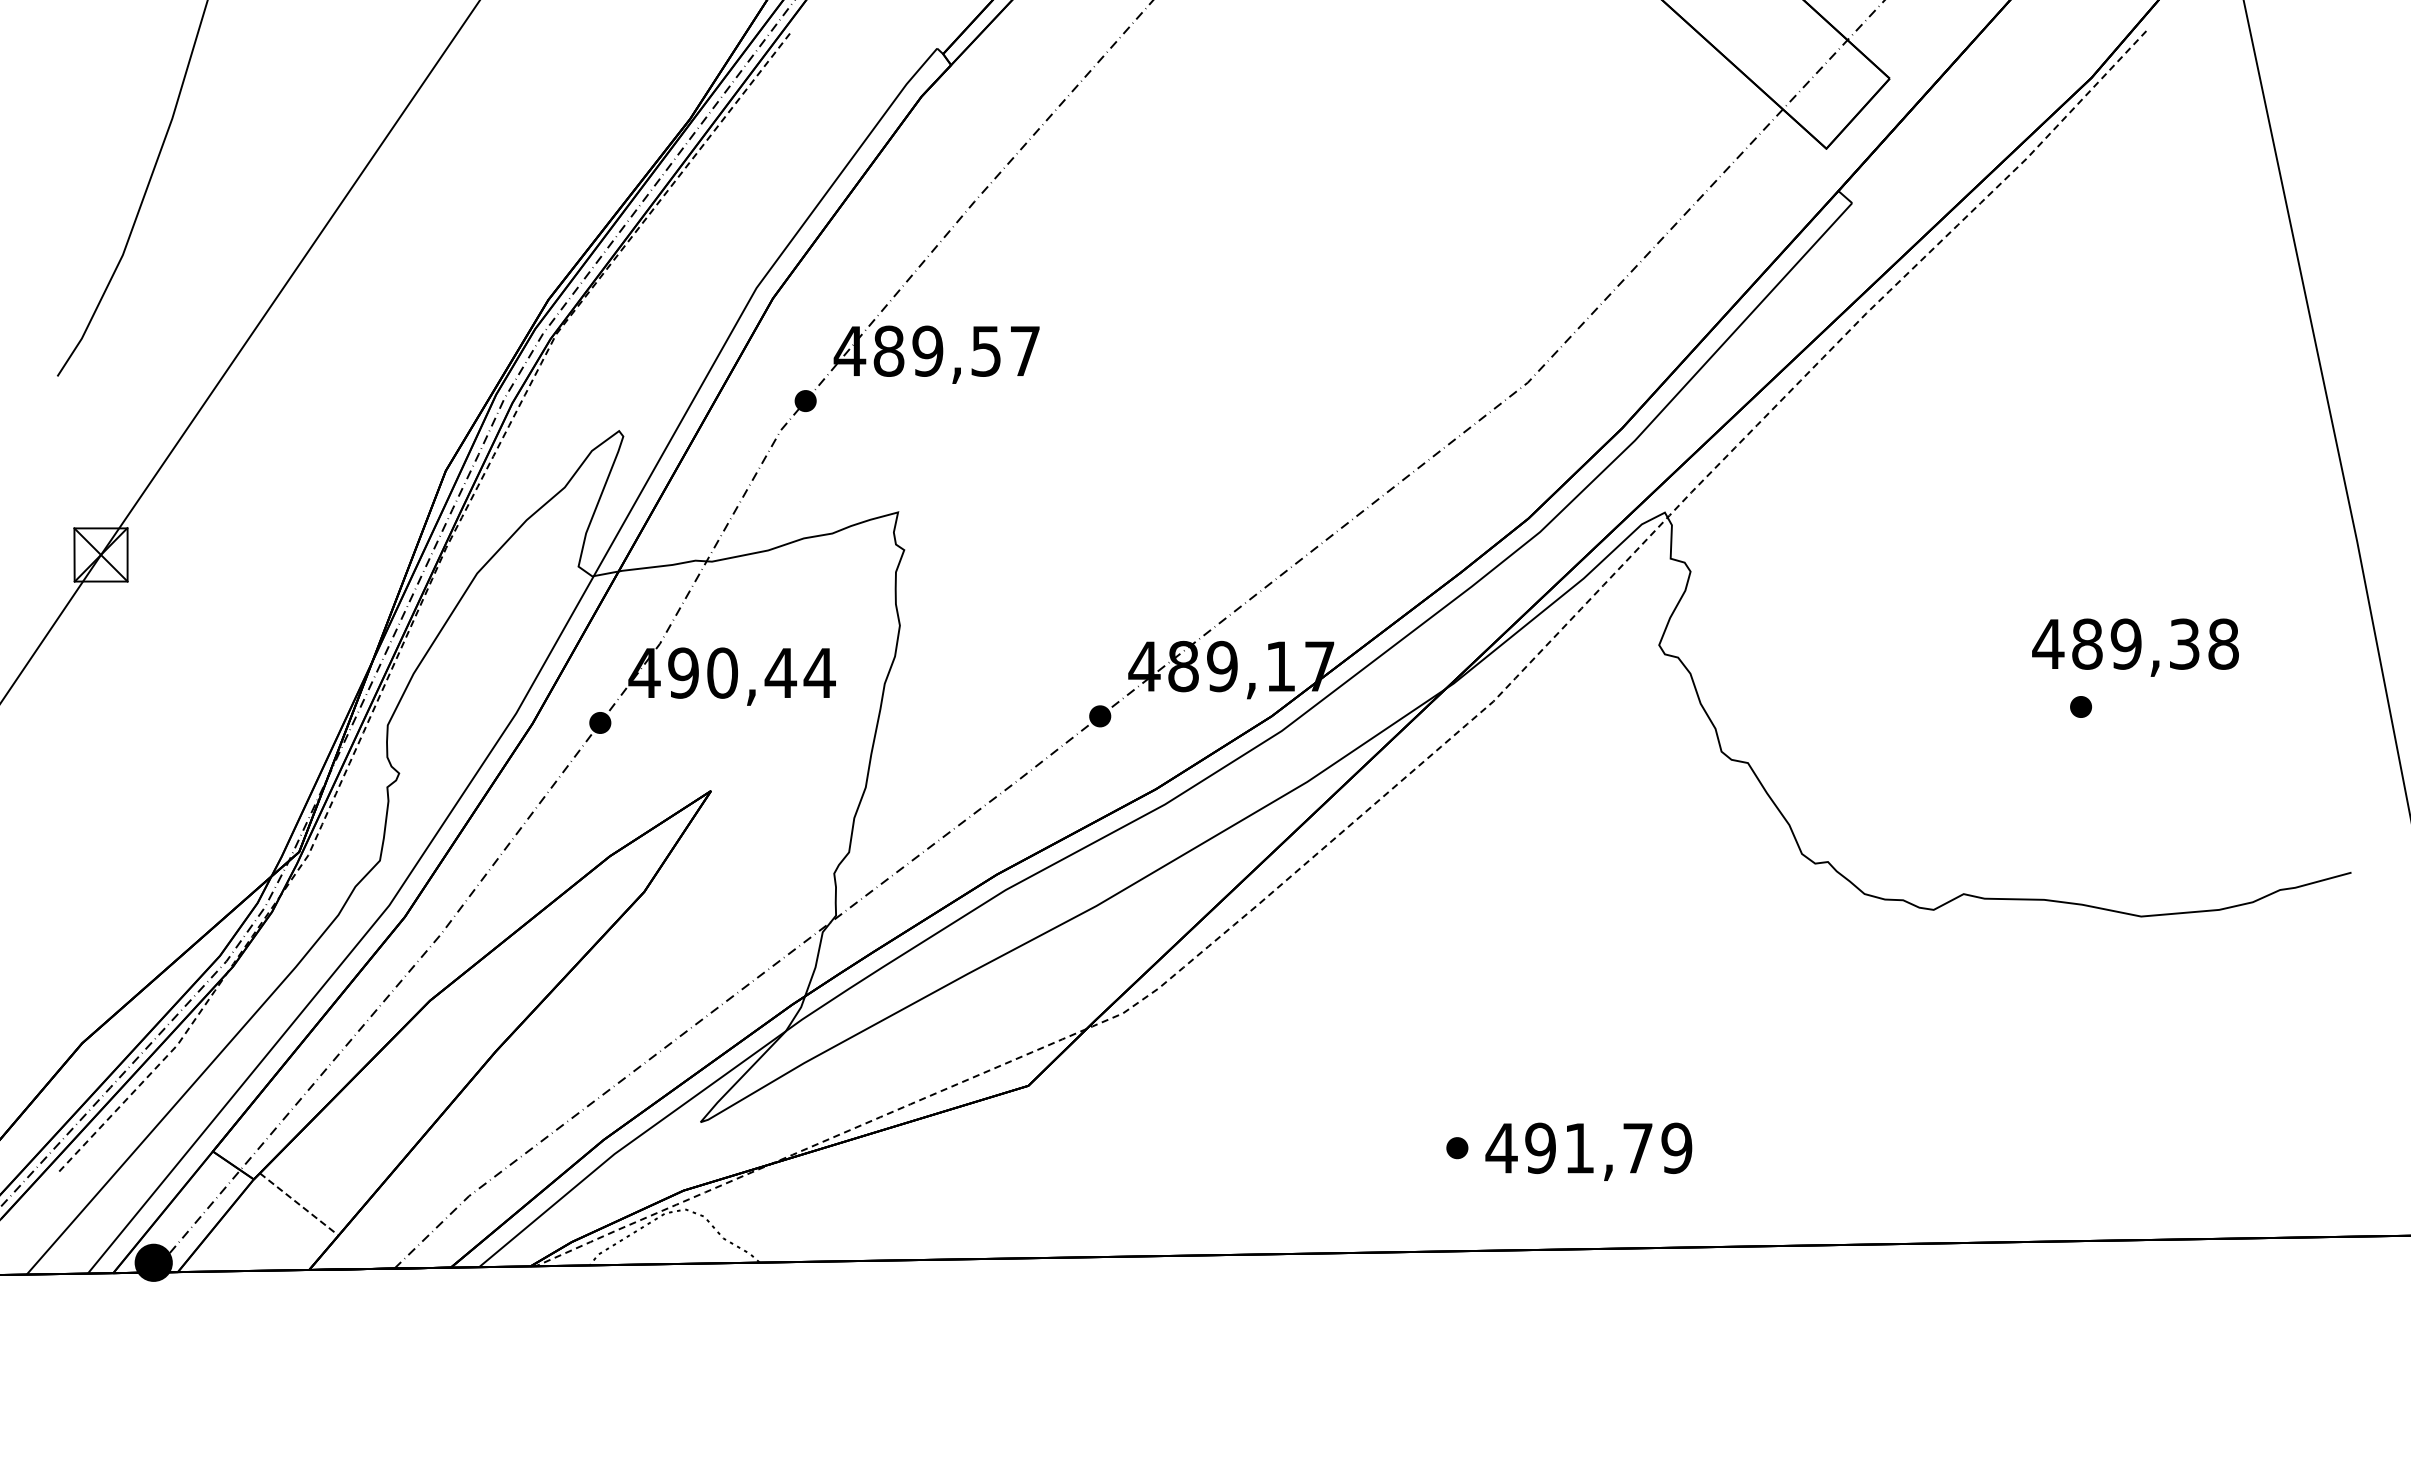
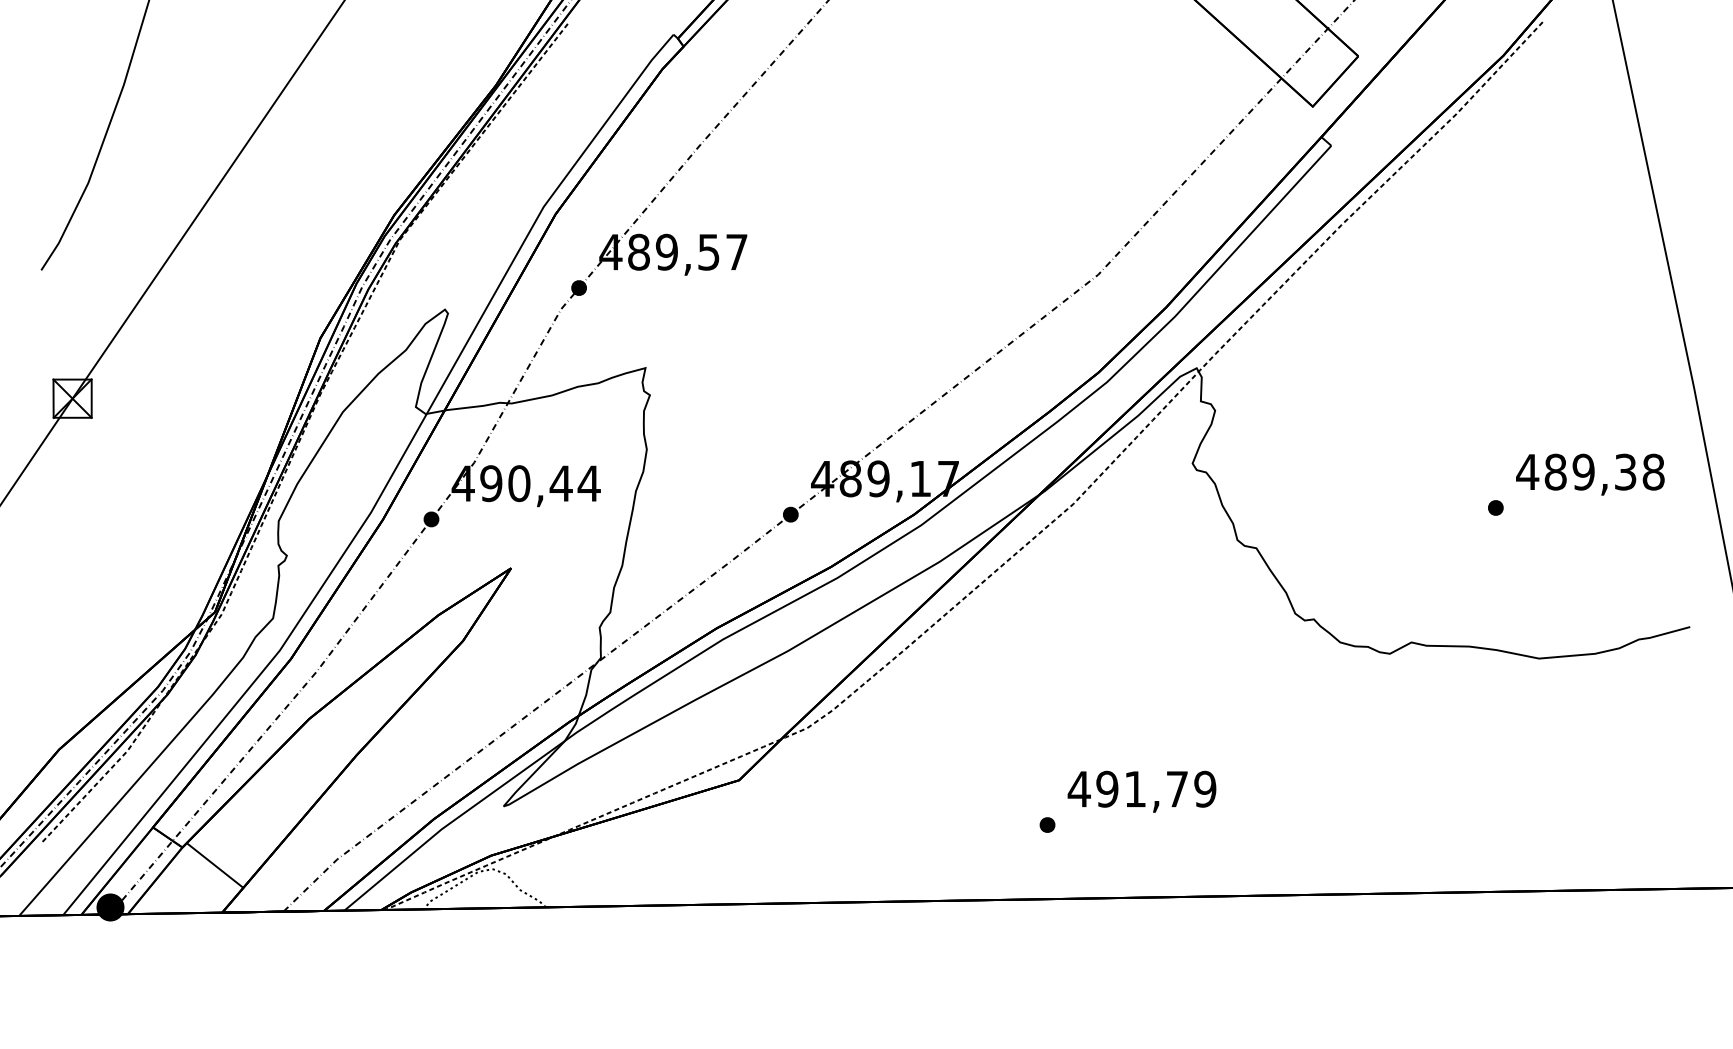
text: (2135, 647) -> (1590, 474), moved
text: (1588, 1151) -> (1141, 791), moved
line: (300, 1205) -> (215, 866), dashed -> solid

